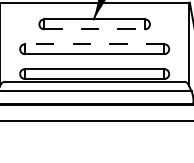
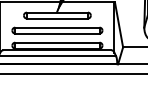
line: (94, 29) -> (57, 18), dashed -> solid
line: (93, 44) -> (56, 27), dashed -> solid

